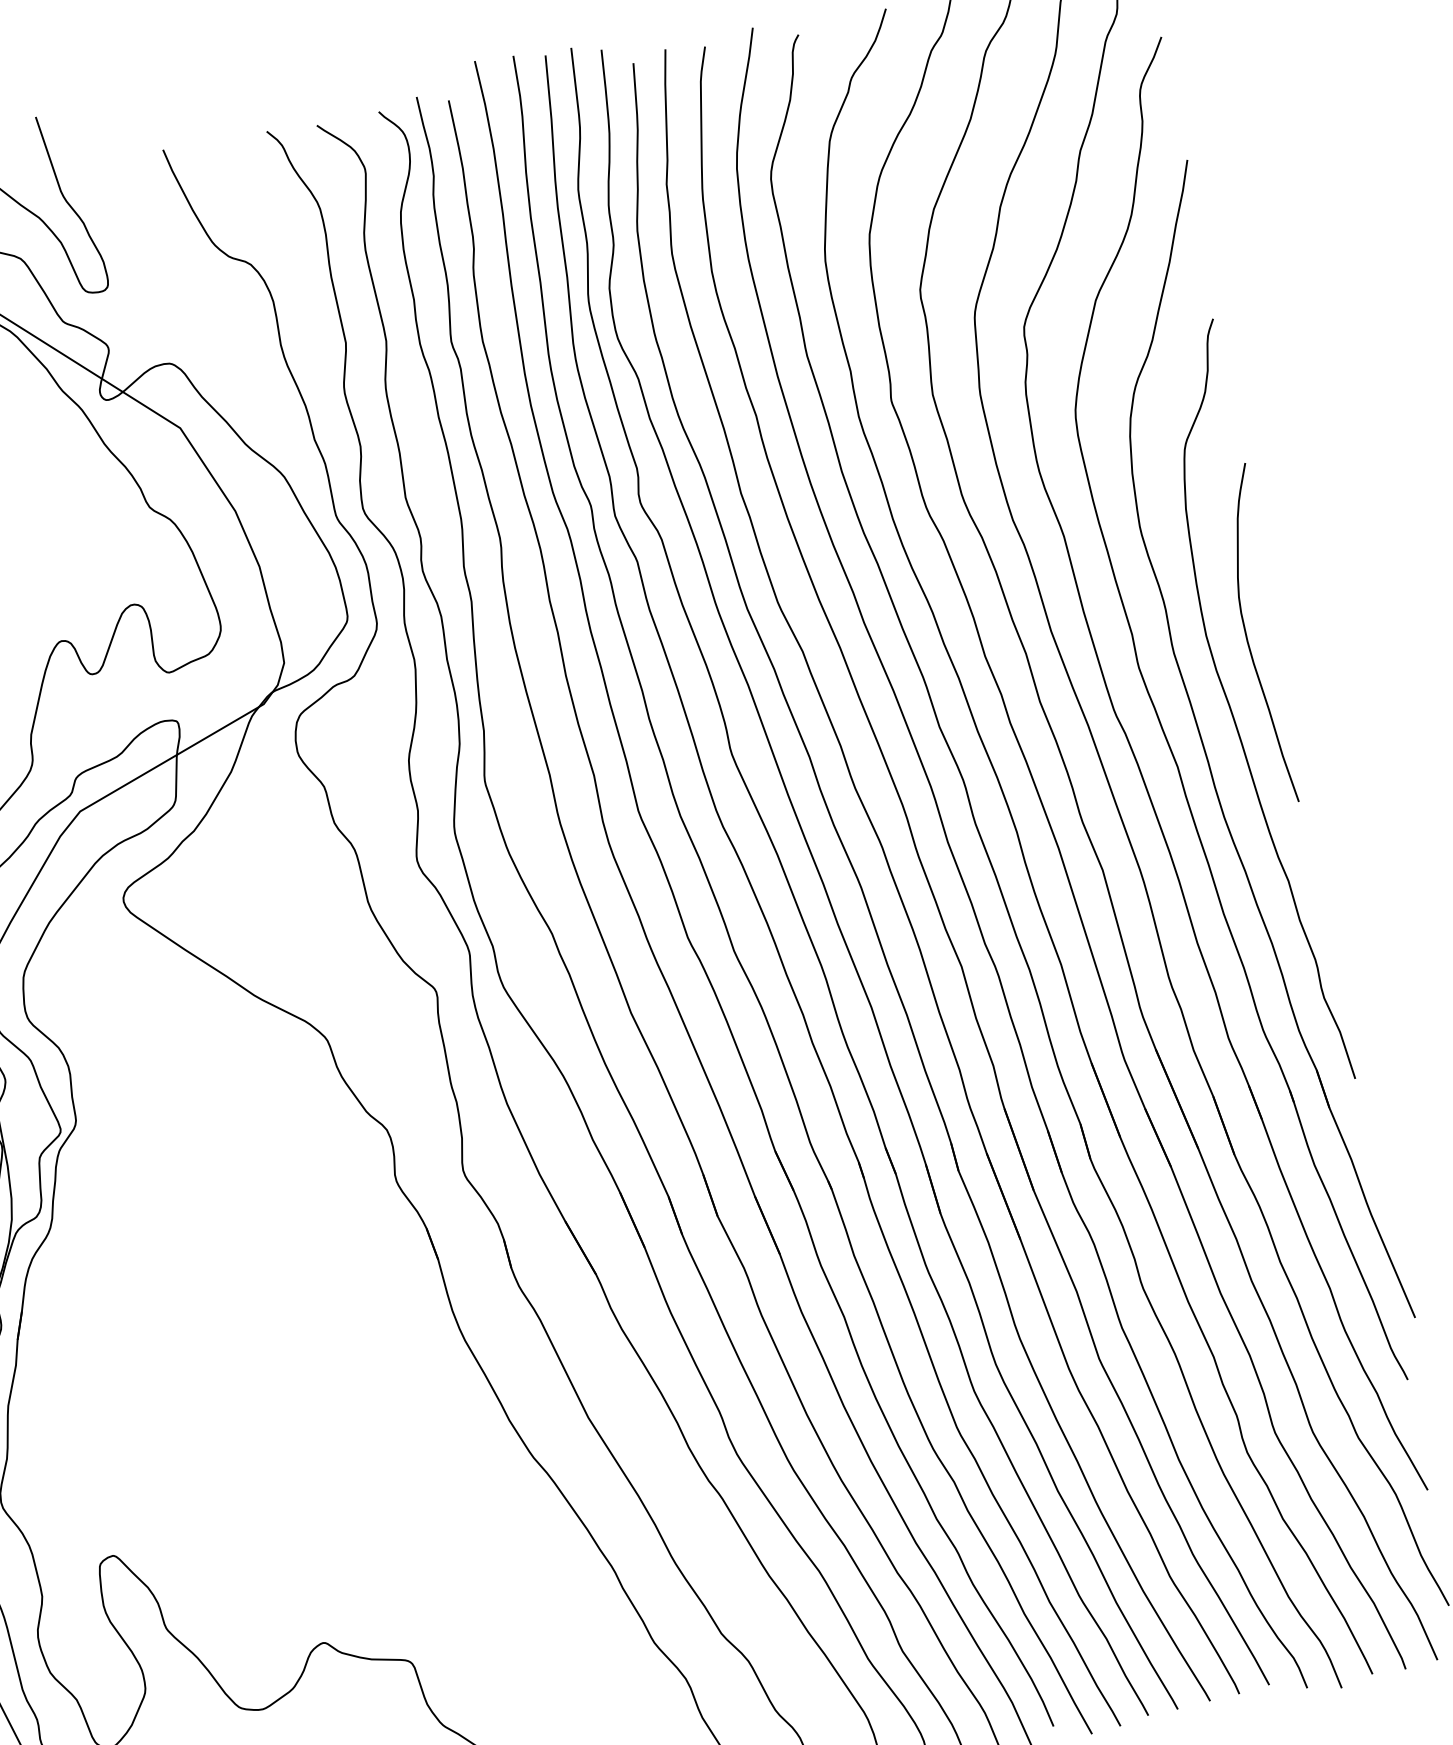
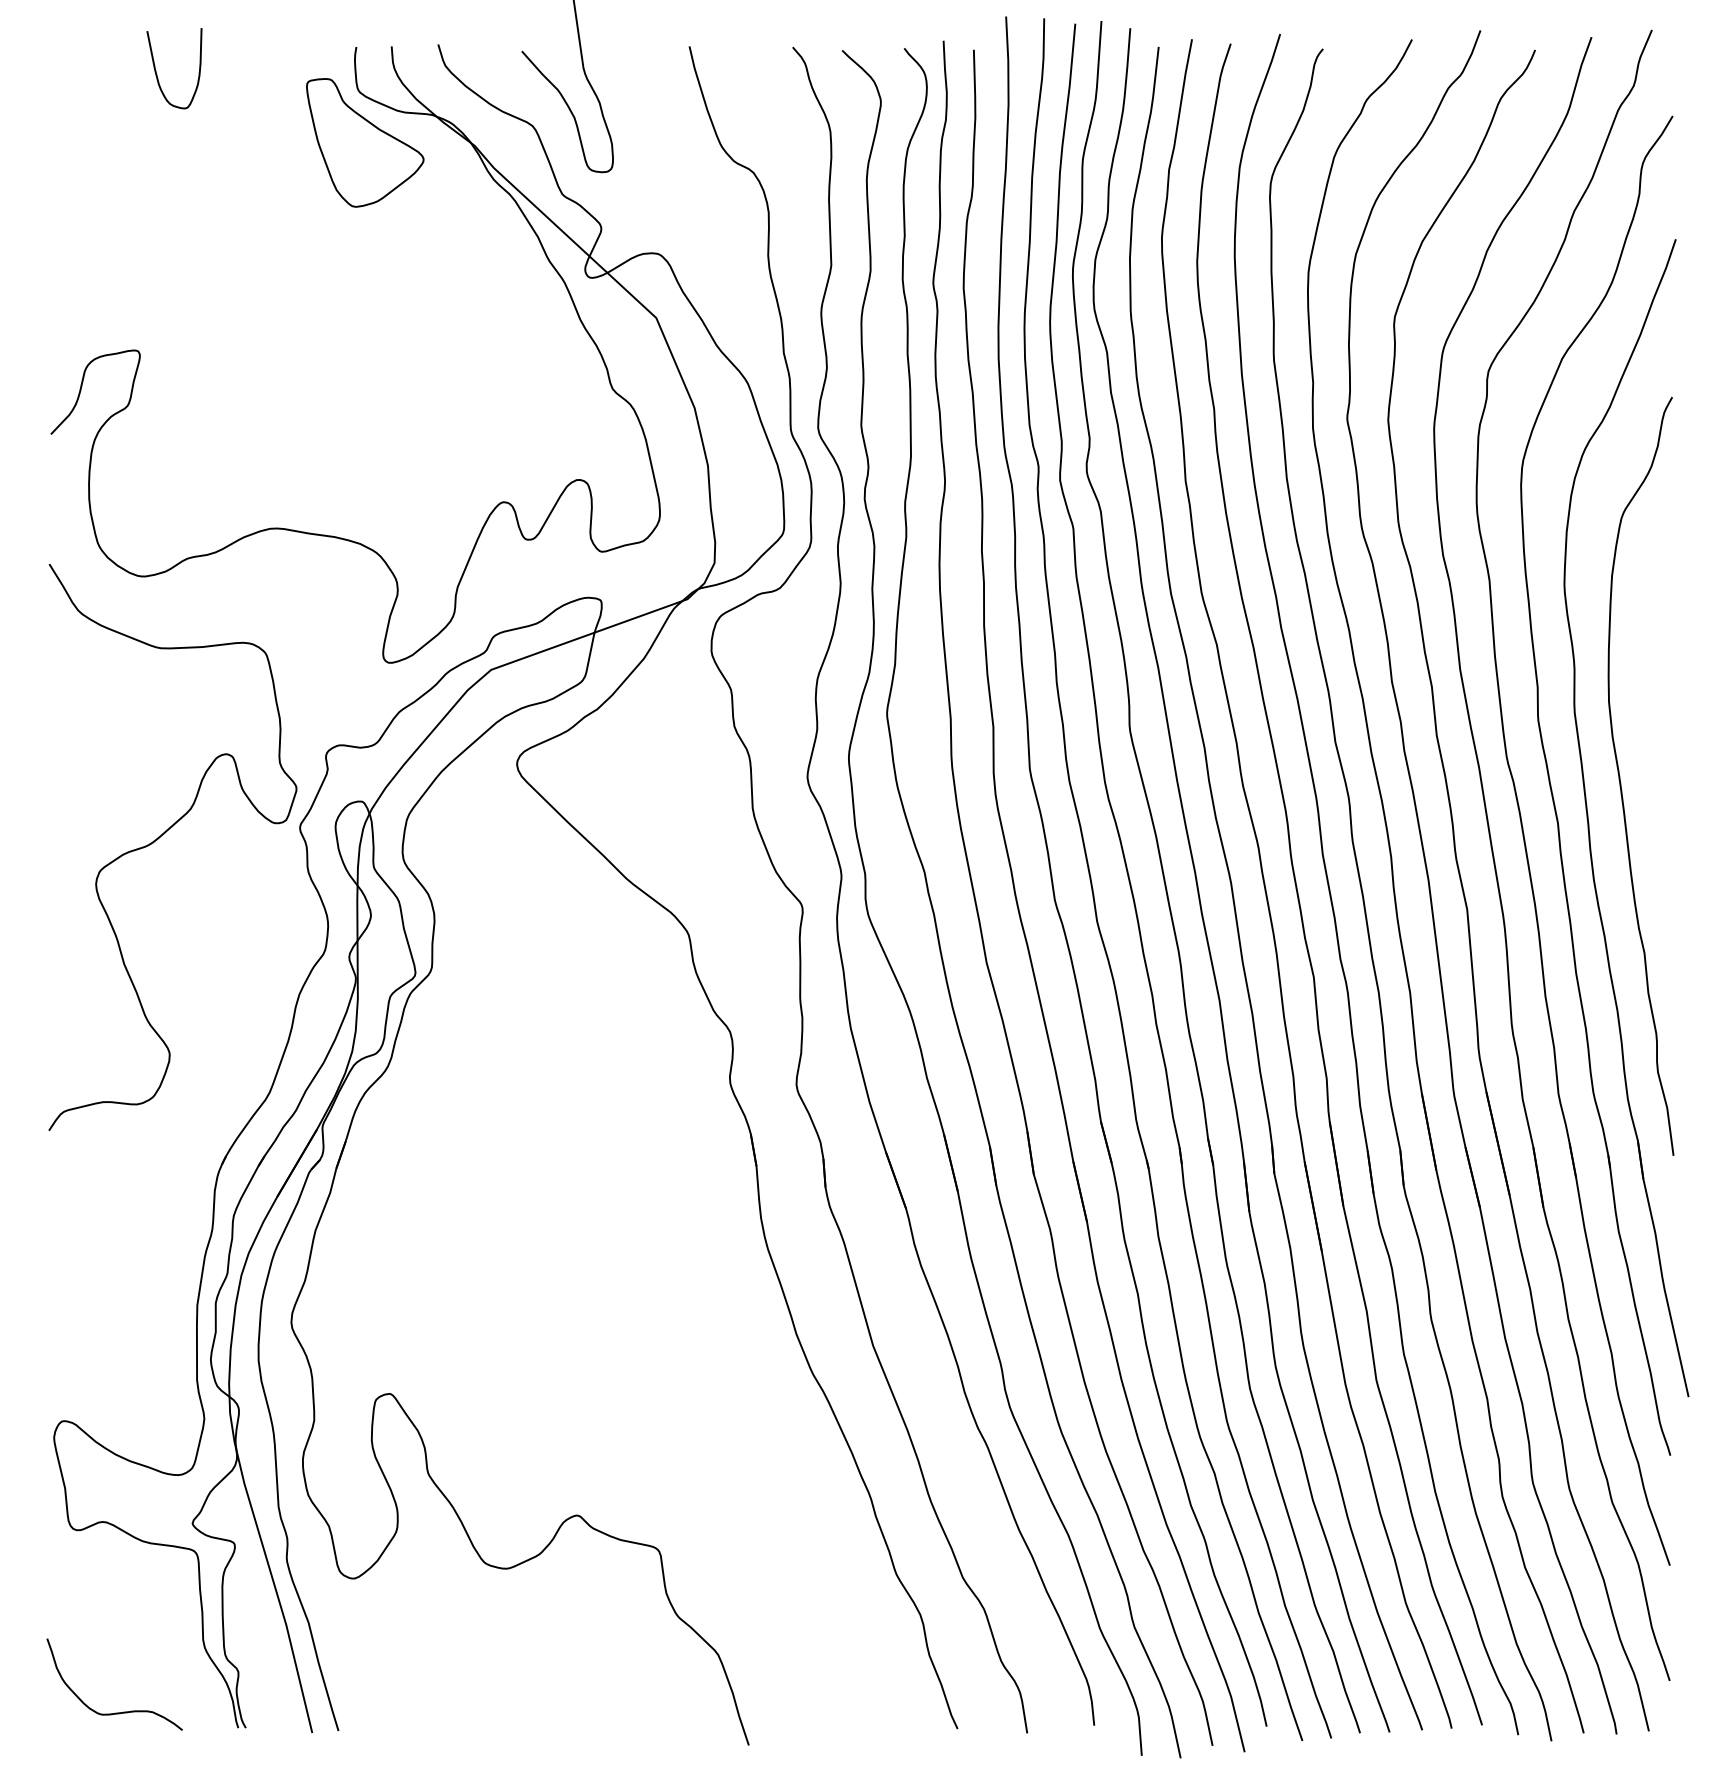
curve: (1247, 637) -> (1648, 710), removed

